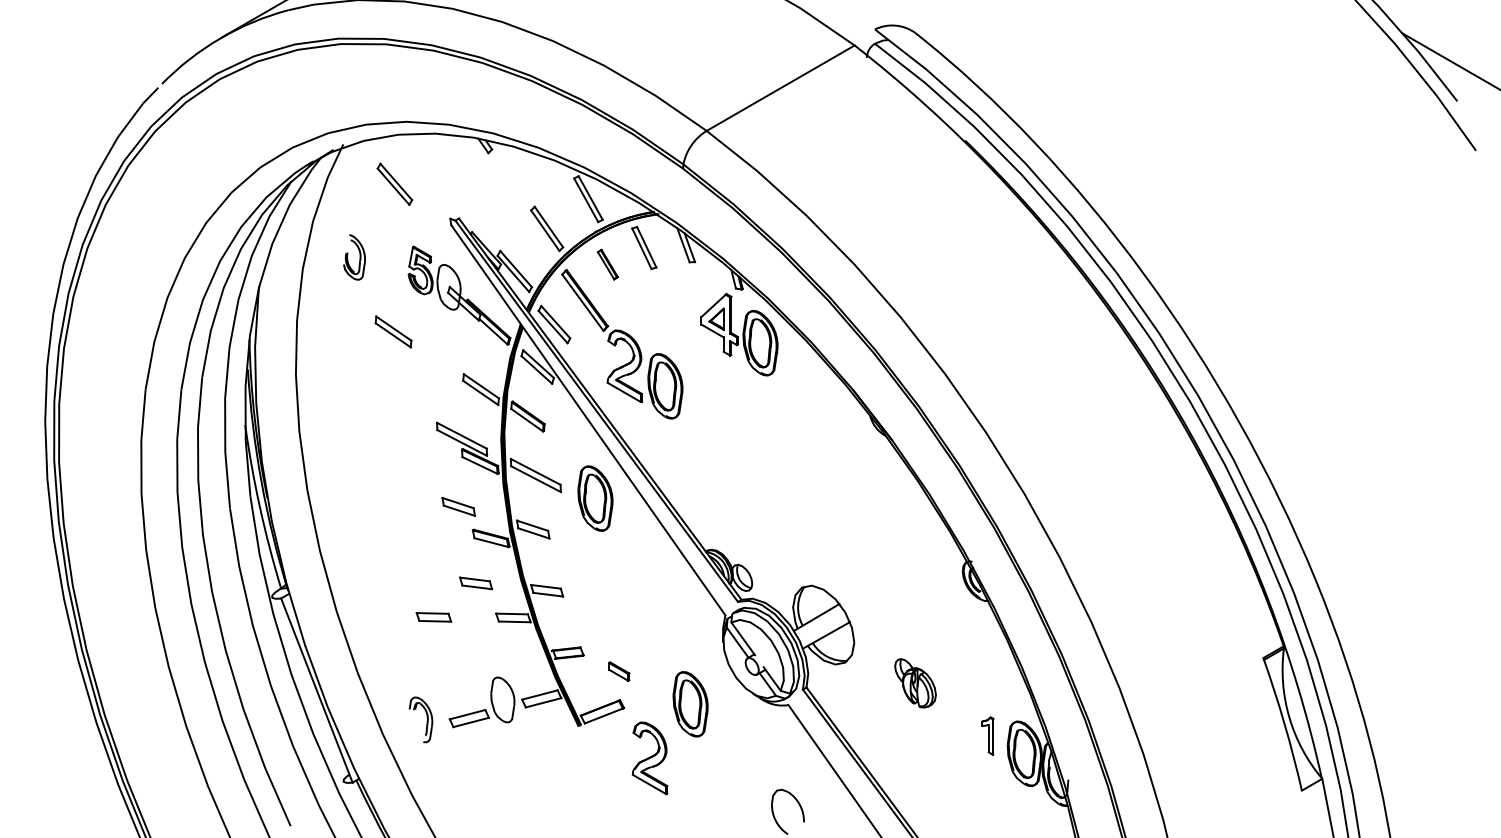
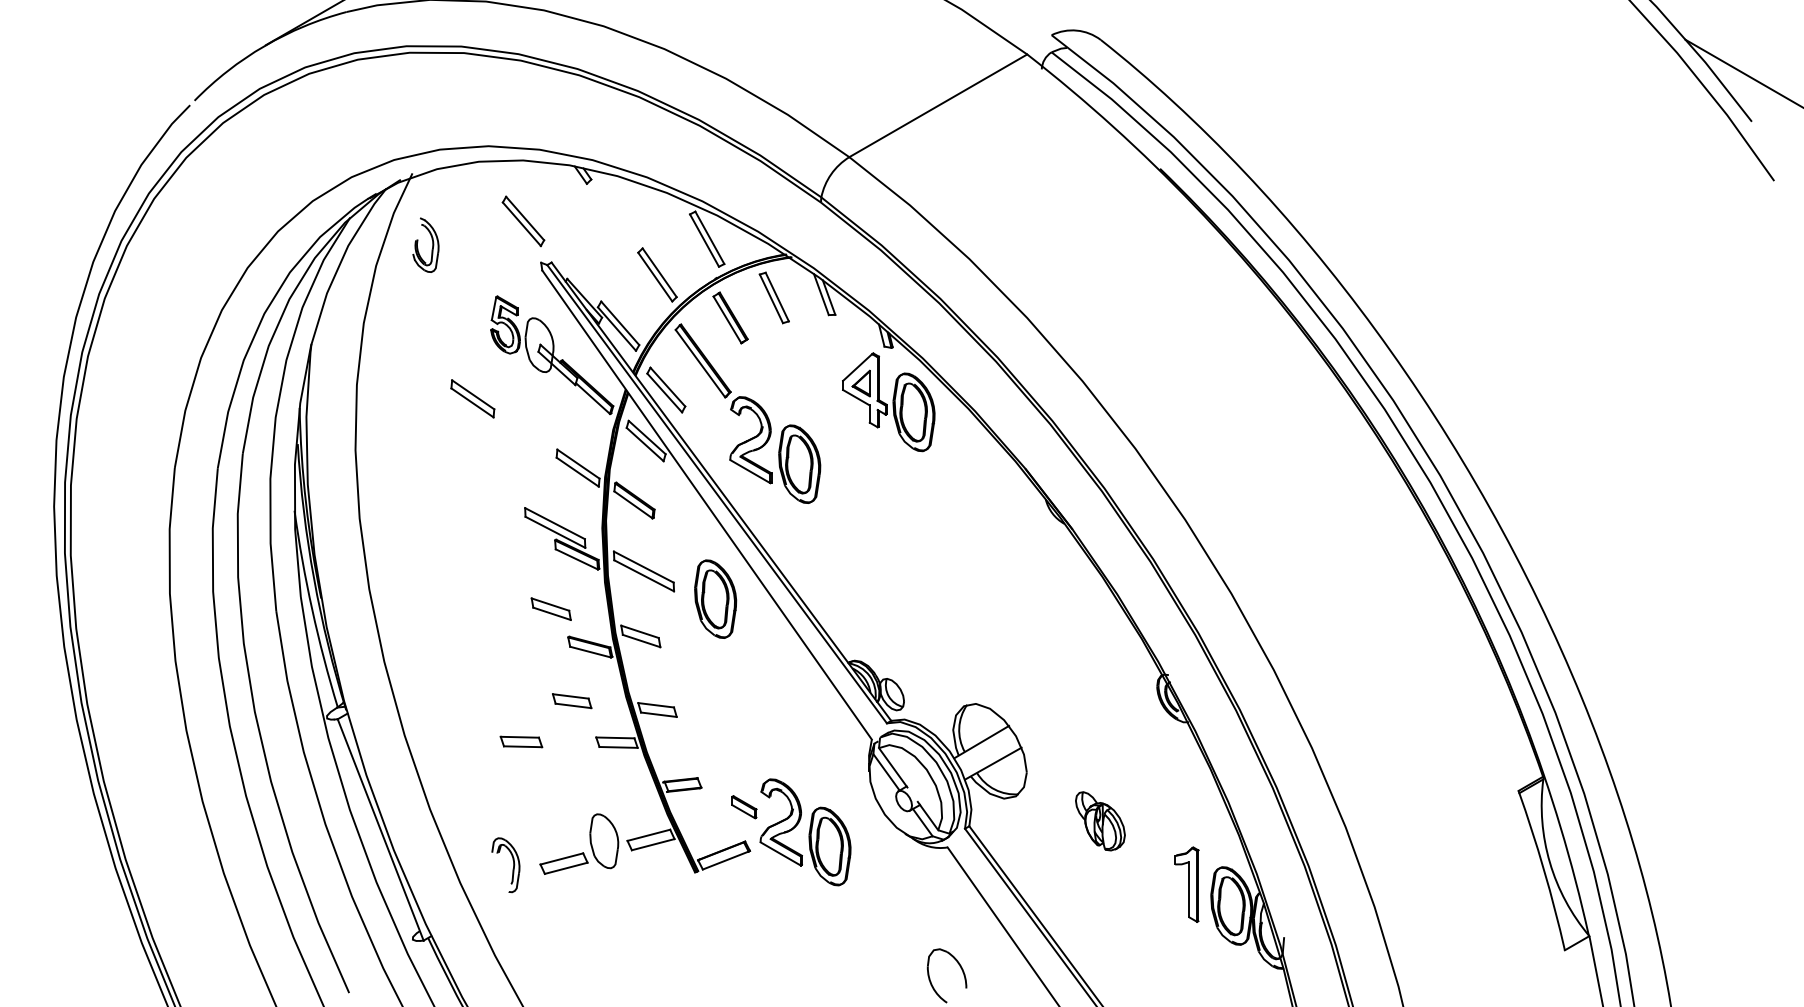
part: (394, 184) -> (523, 221), moved
part: (359, 256) -> (432, 244), moved
part: (607, 264) -> (730, 317), size x1.43
part: (987, 735) -> (1186, 884), size x1.67
part: (649, 758) -> (780, 822), moved

